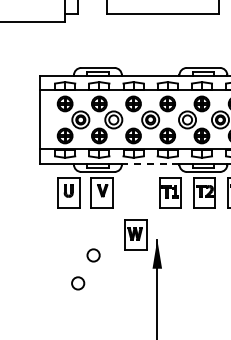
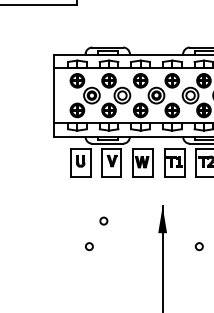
line: (150, 164) -> (156, 136), dashed -> solid
part: (135, 234) -> (142, 162), moved
circle: (93, 255) -> (103, 220), size x0.62
circle: (77, 282) -> (88, 245), size x0.62
circle: (196, 282) -> (198, 245), added

